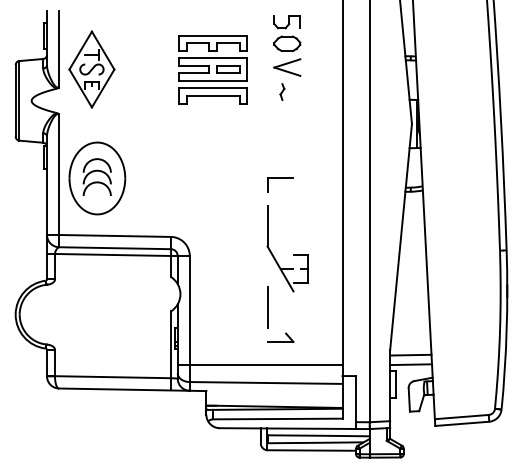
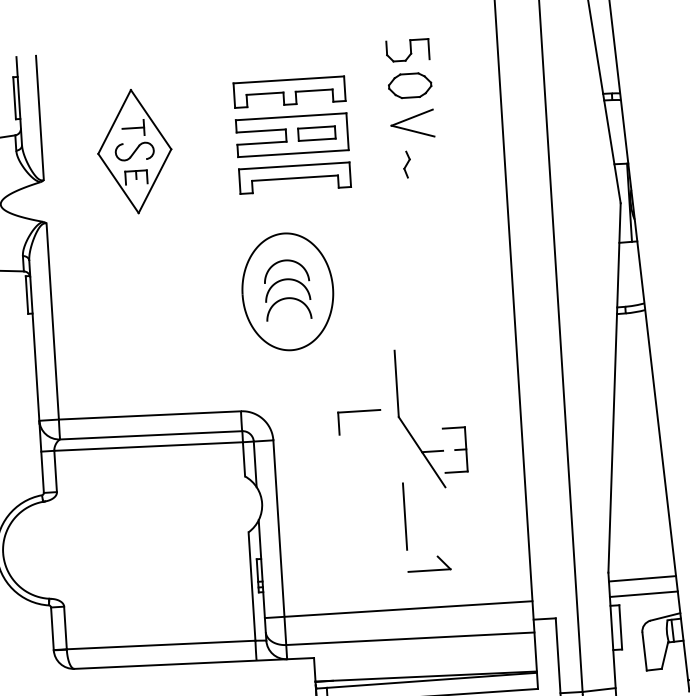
part: (91, 69) -> (134, 151), moved
part: (97, 178) -> (288, 291), moved
part: (280, 184) -> (359, 421), moved

